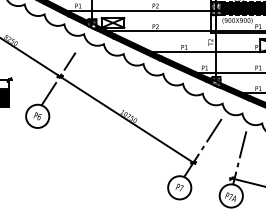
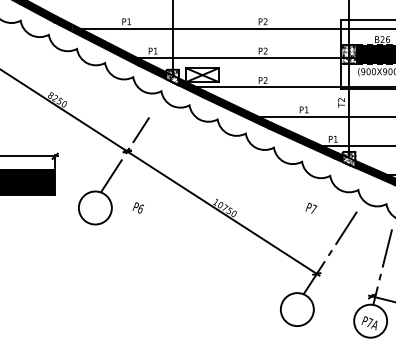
text: (37, 116) -> (137, 207), moved
text: (179, 187) -> (311, 207), moved

